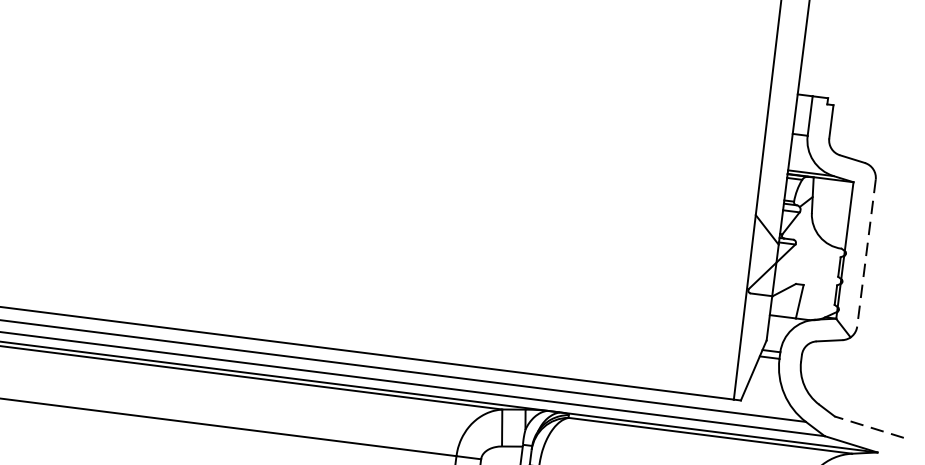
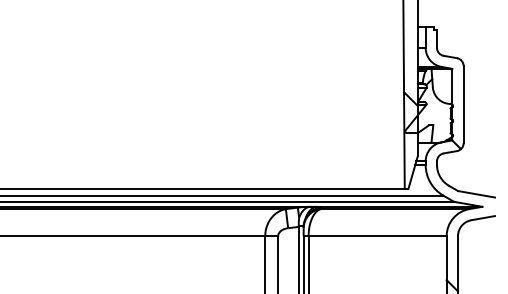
line: (865, 254) -> (463, 105), dashed -> solid
line: (869, 427) -> (476, 194), dashed -> solid

